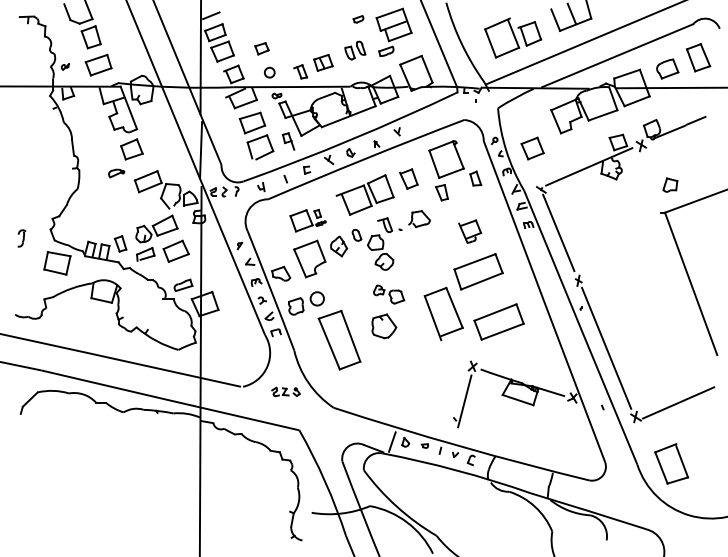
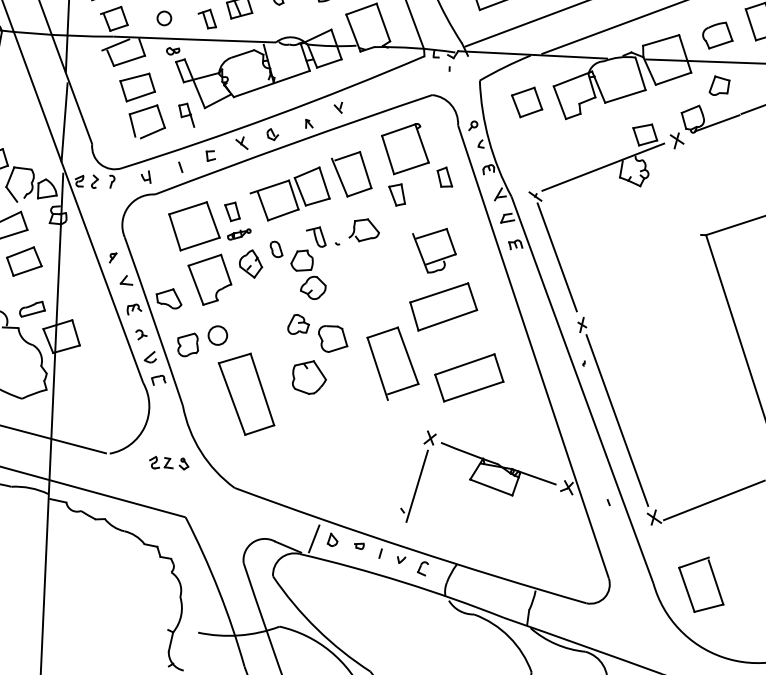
part: (532, 148) -> (526, 102), moved
part: (408, 178) -> (351, 173), size x1.67
part: (670, 184) -> (719, 85), moved
part: (307, 220) -> (208, 226), size x1.67
part: (469, 231) -> (433, 250), size x1.43
part: (388, 294) -> (317, 333), size x1.43

